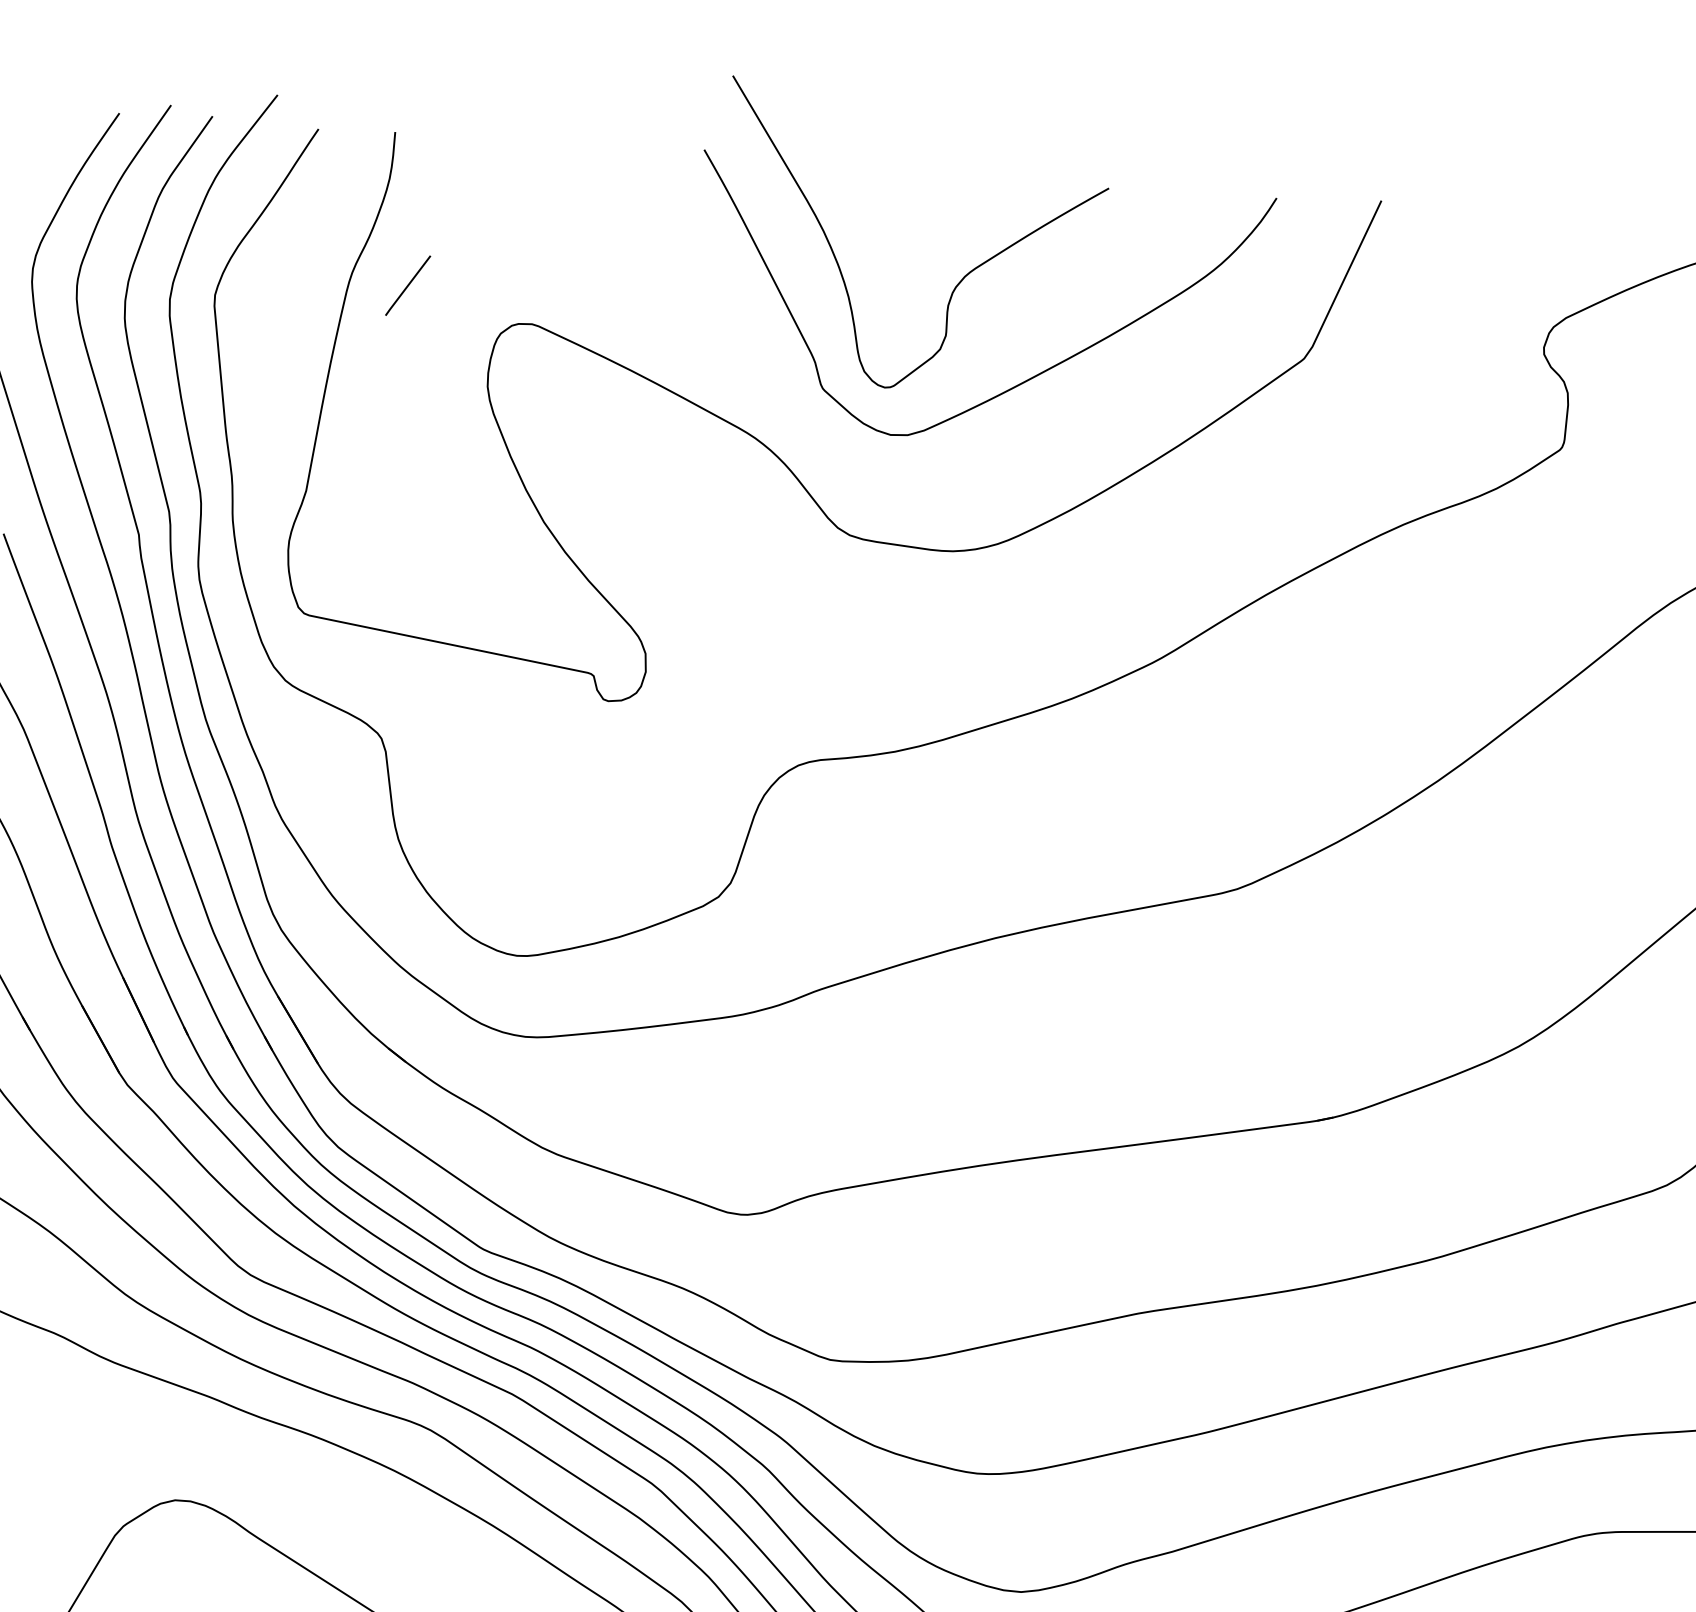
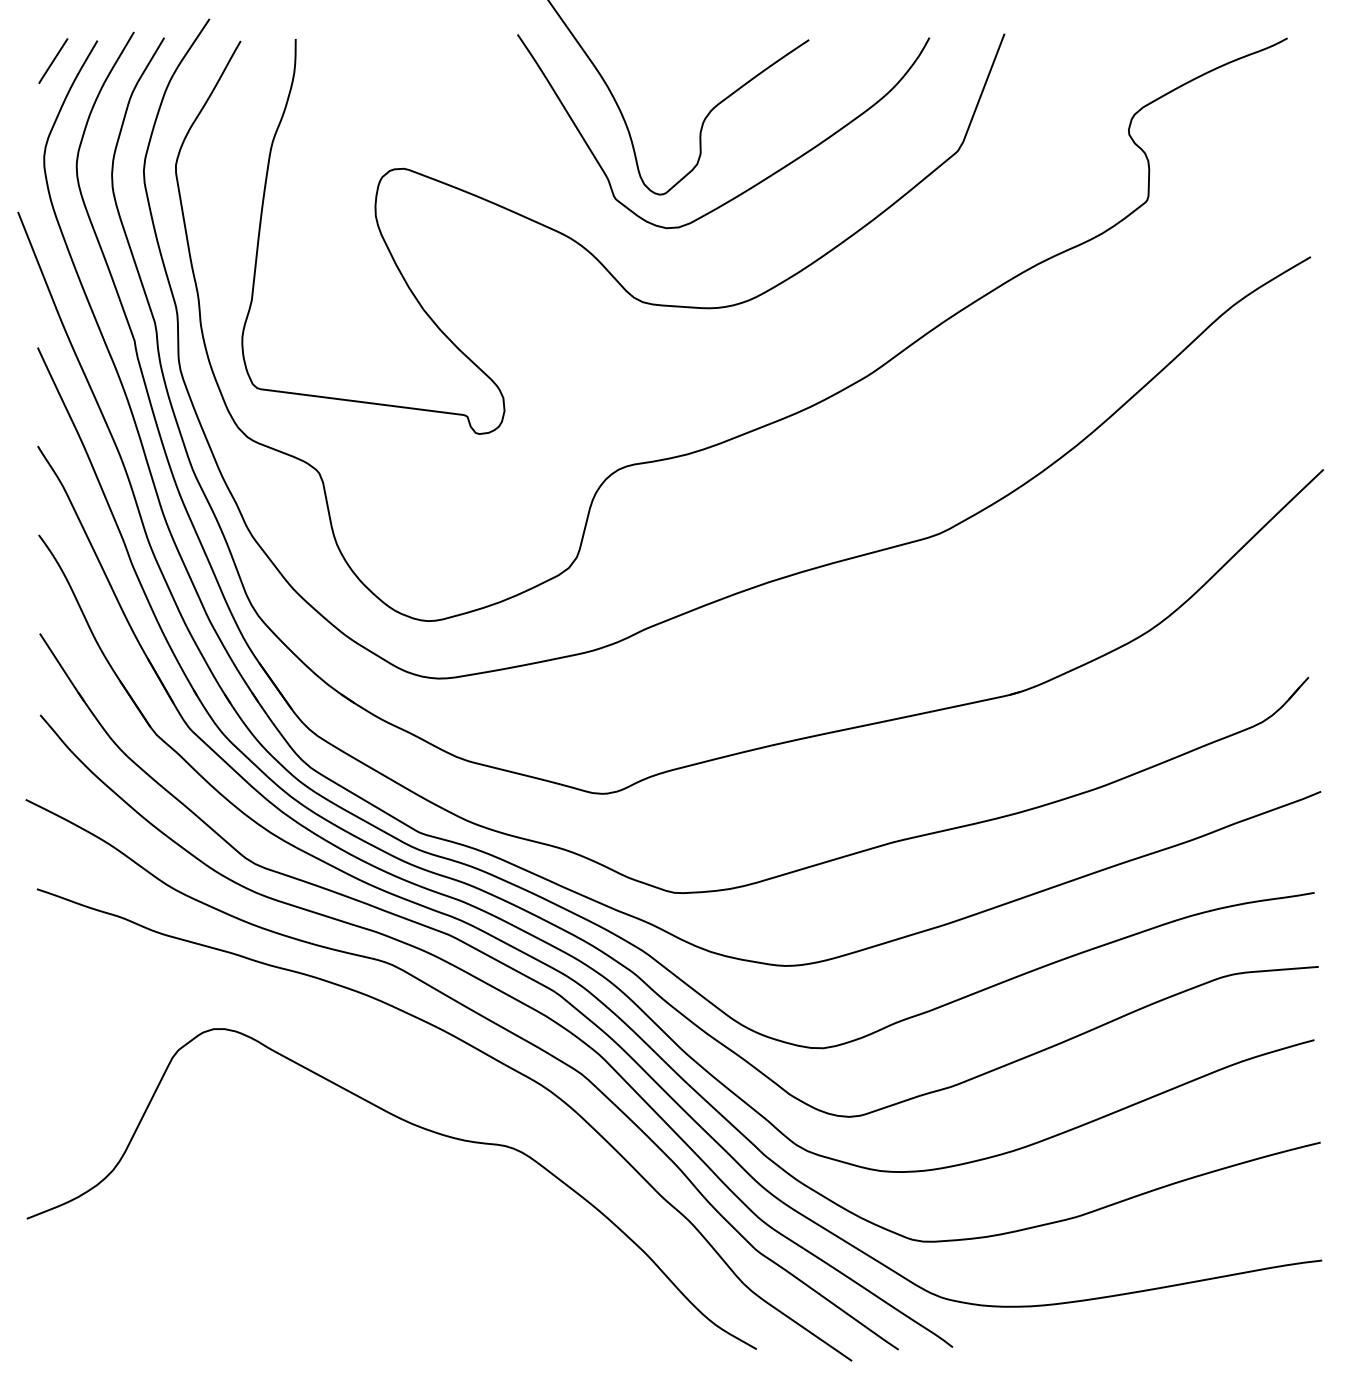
line: (408, 284) -> (53, 60), moved

